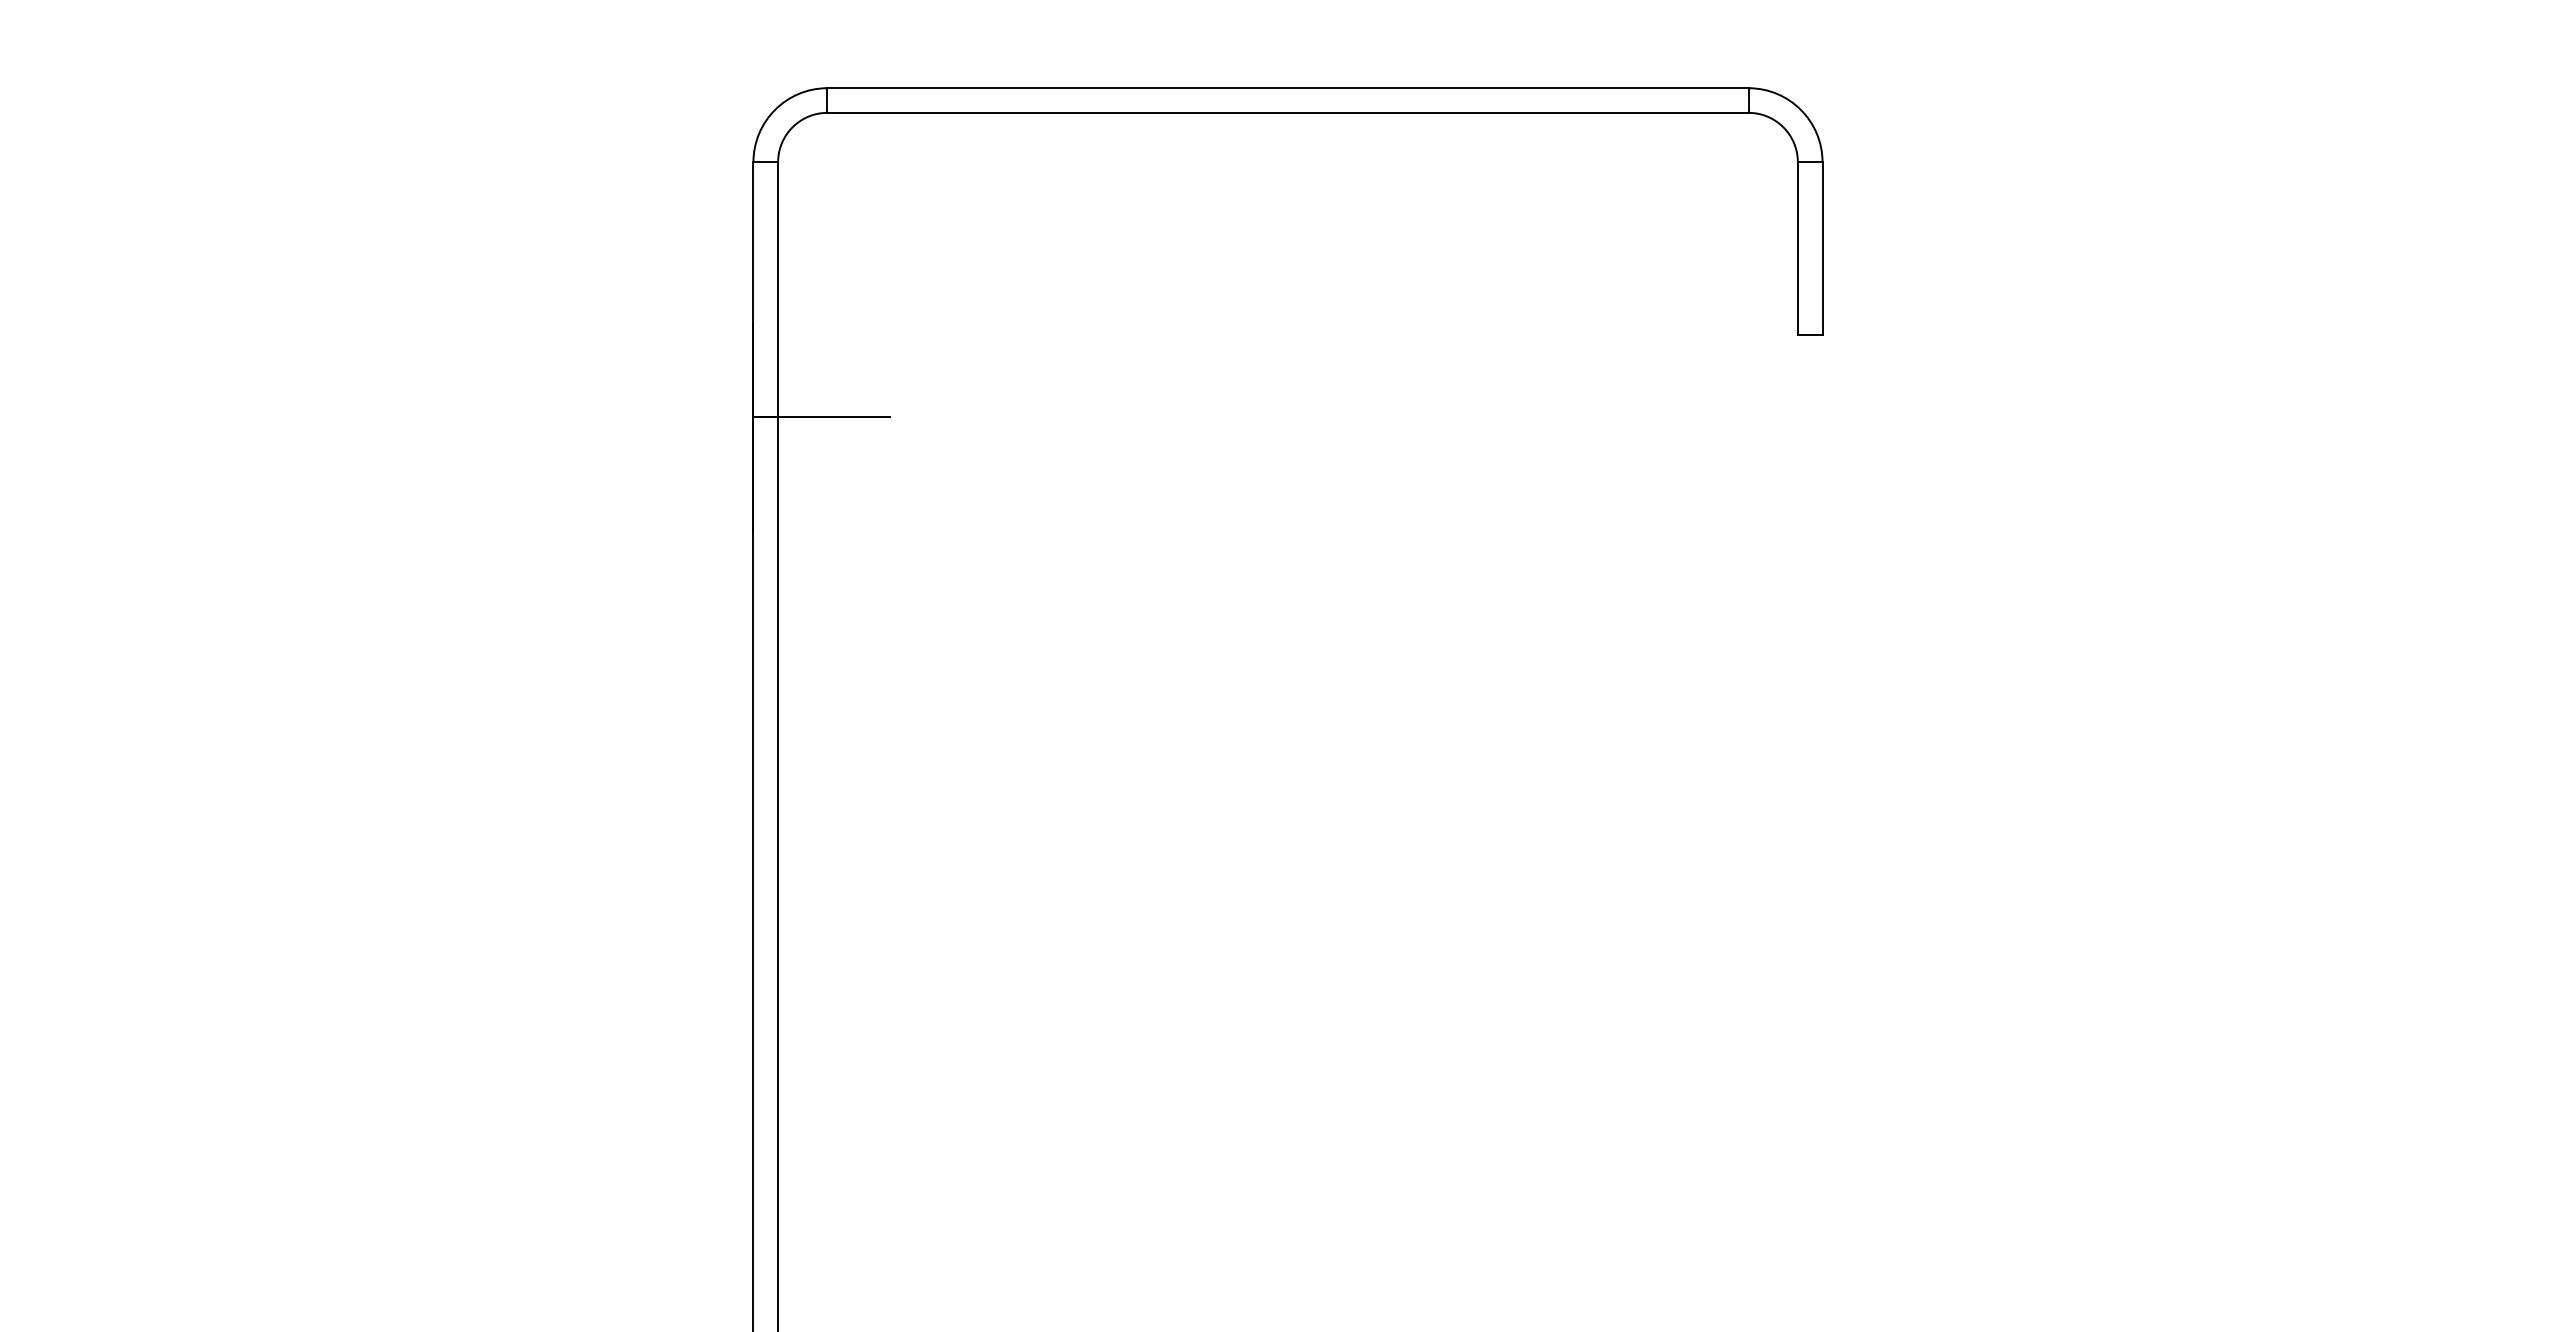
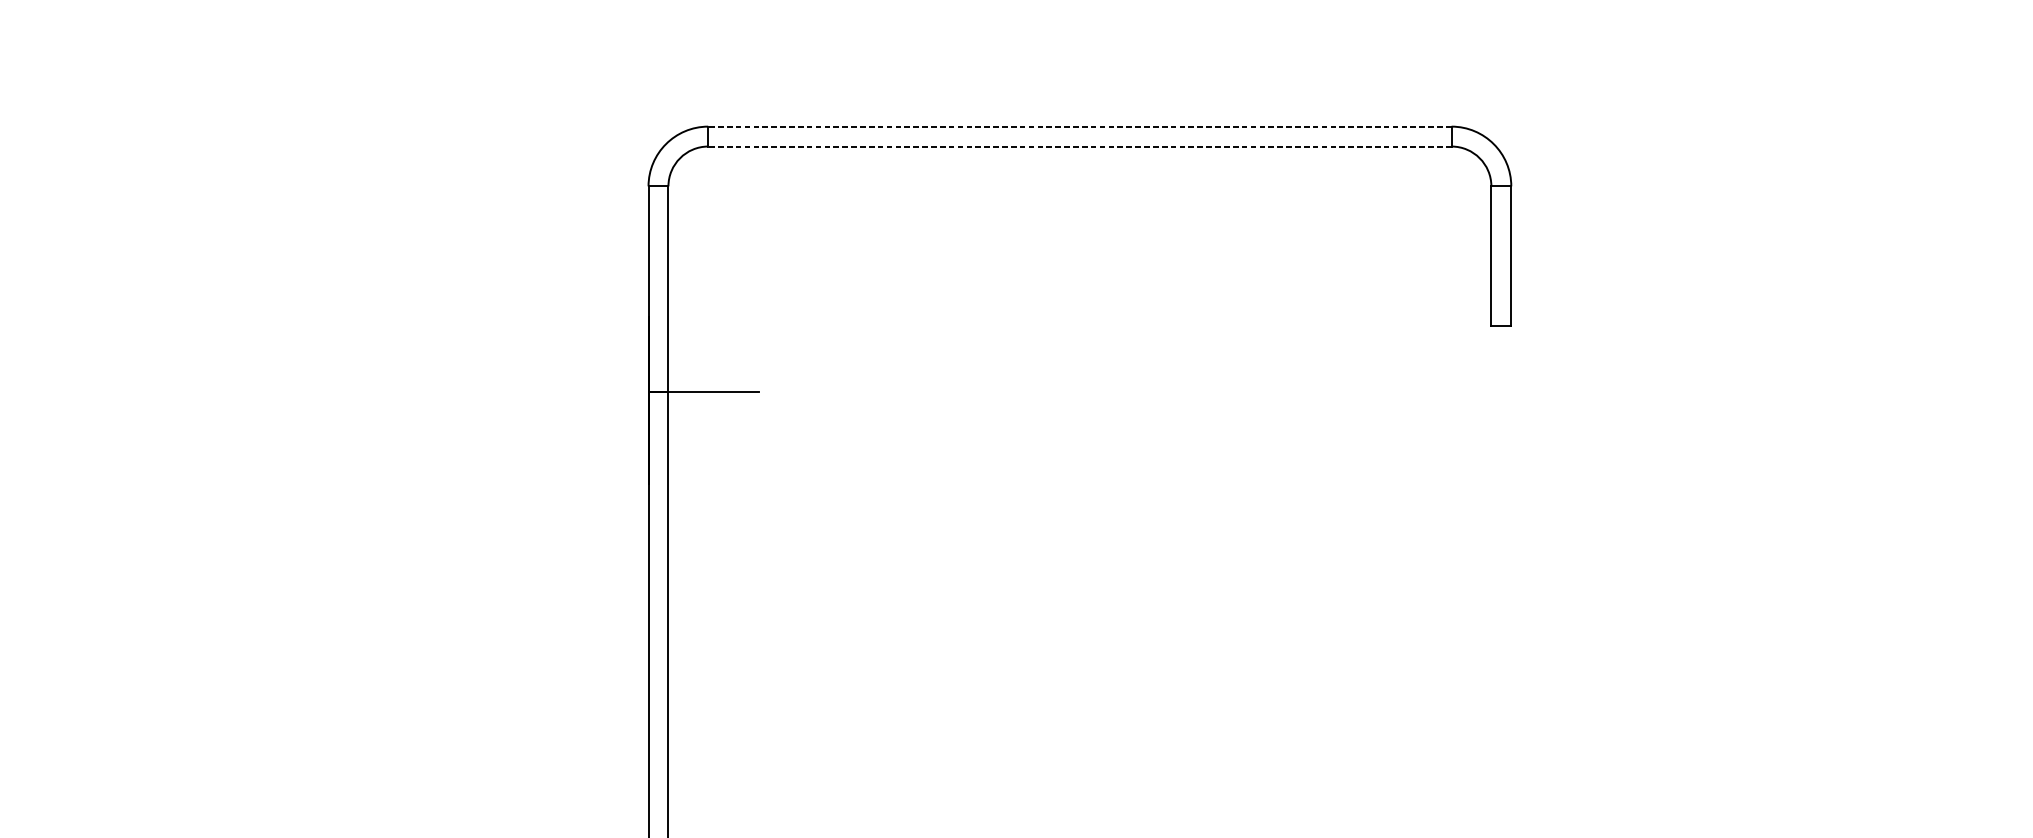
line: (1288, 88) -> (1080, 126), solid -> dashed
line: (1288, 112) -> (1080, 146), solid -> dashed

